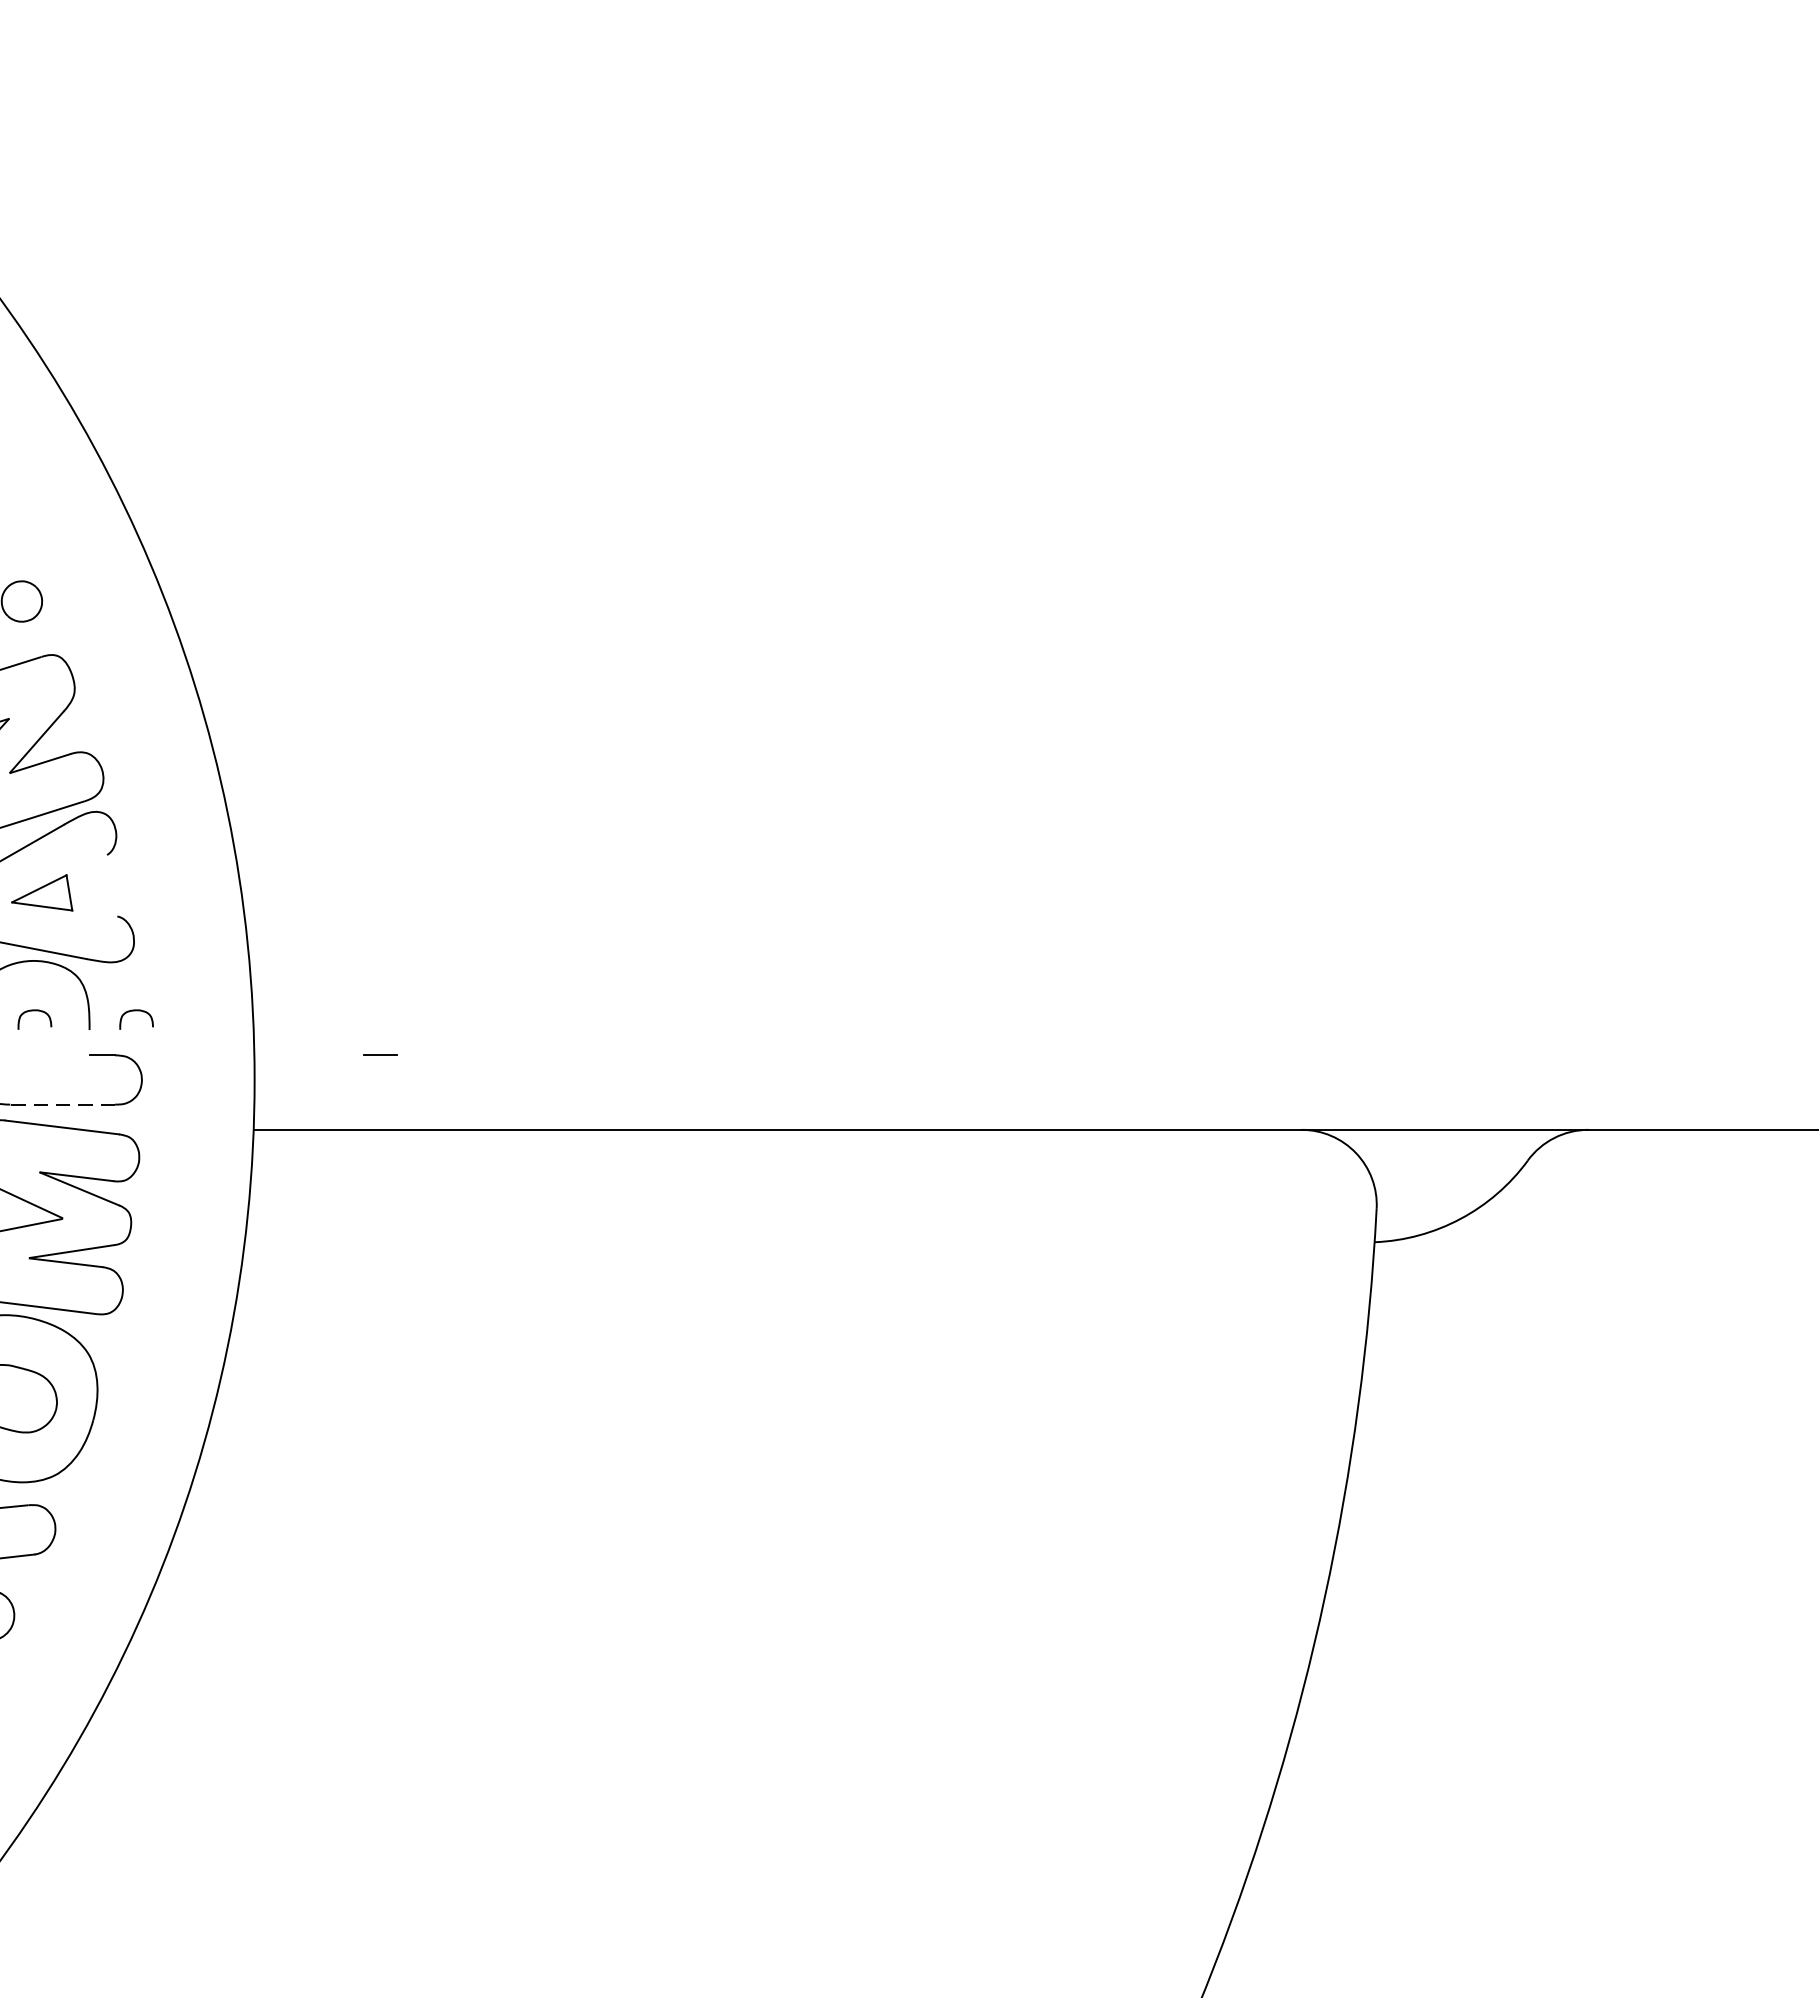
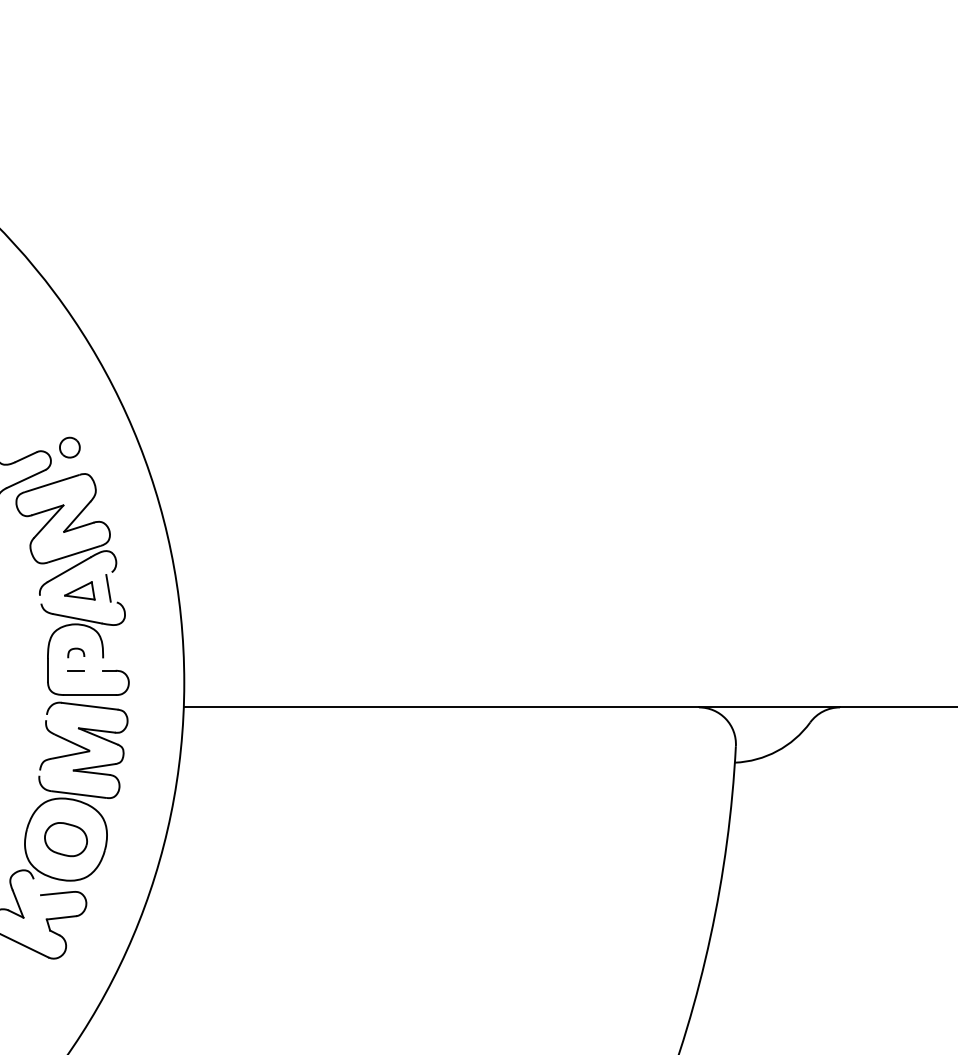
line: (100, 887) -> (108, 588), added
curve: (137, 1012) -> (126, 649), removed
line: (379, 1054) -> (75, 670), moved
line: (61, 1105) -> (89, 695), dashed -> solid

